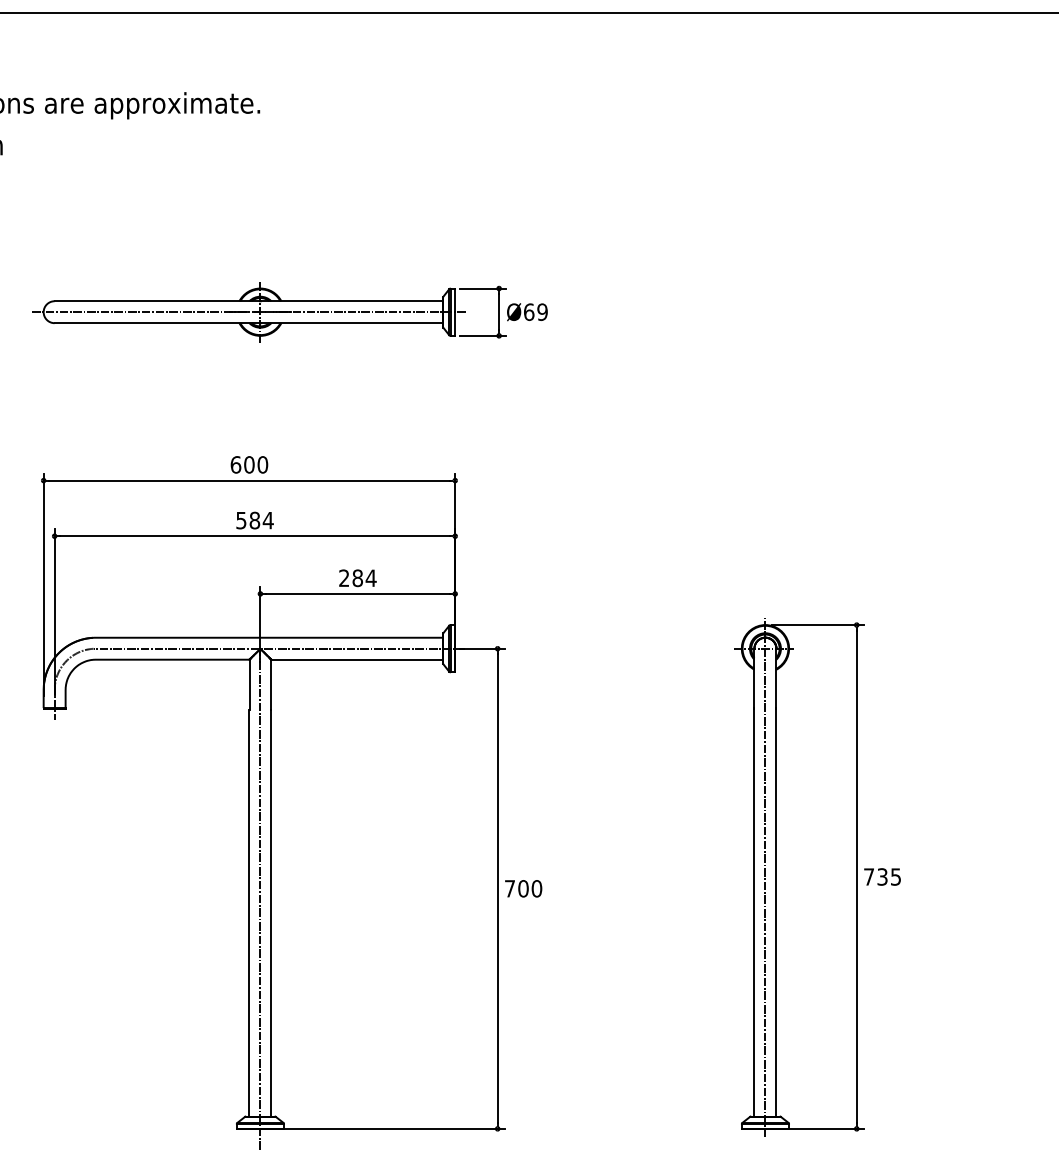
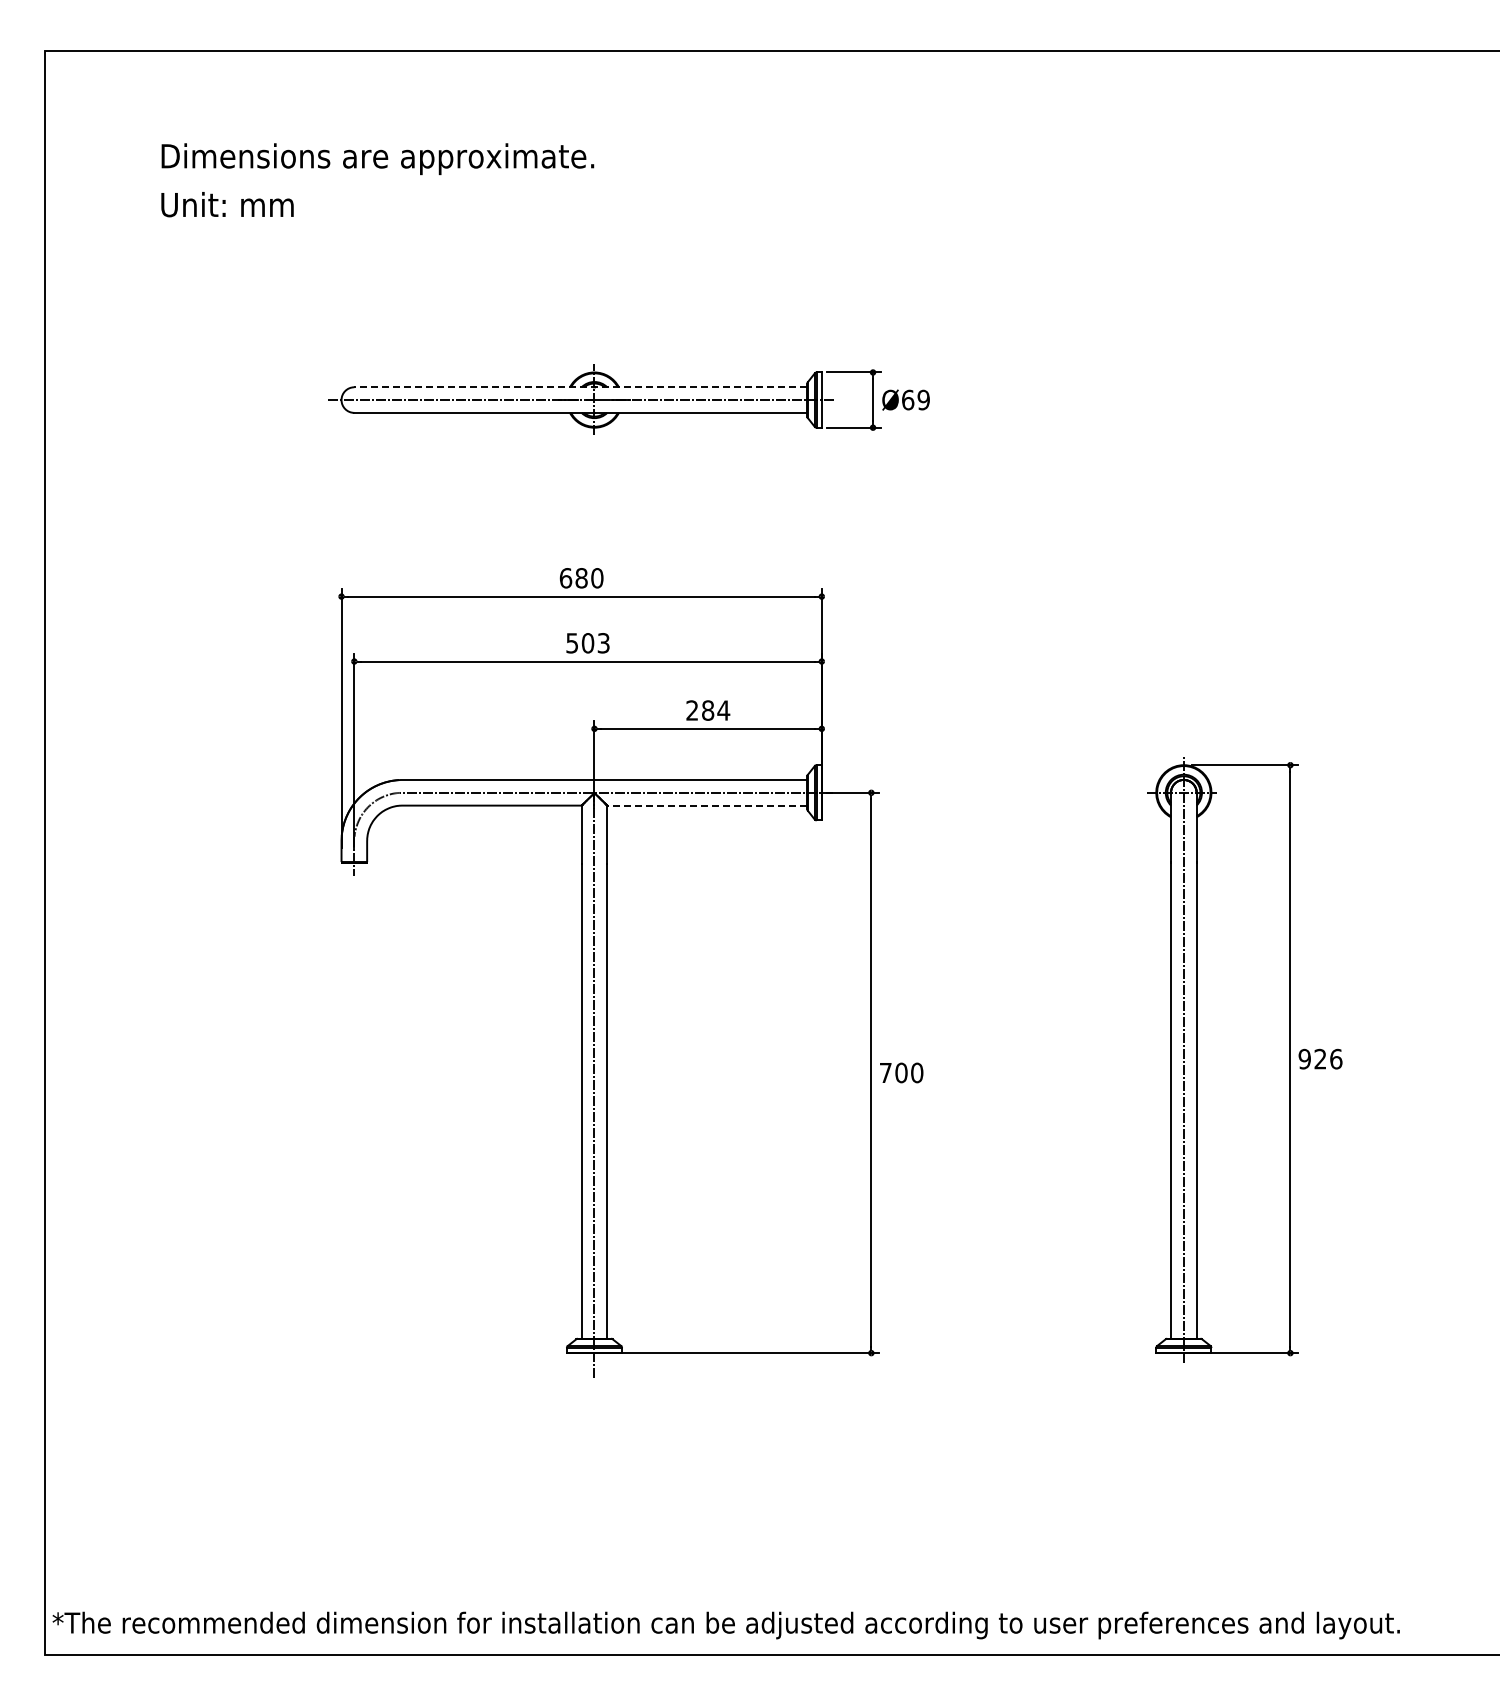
line: (248, 301) -> (580, 387), solid -> dashed
text: (249, 465) -> (581, 578), 600 -> 680
text: (261, 520) -> (595, 643), 584 -> 503
line: (356, 659) -> (706, 805), solid -> dashed
text: (882, 876) -> (1320, 1058), 735 -> 926

